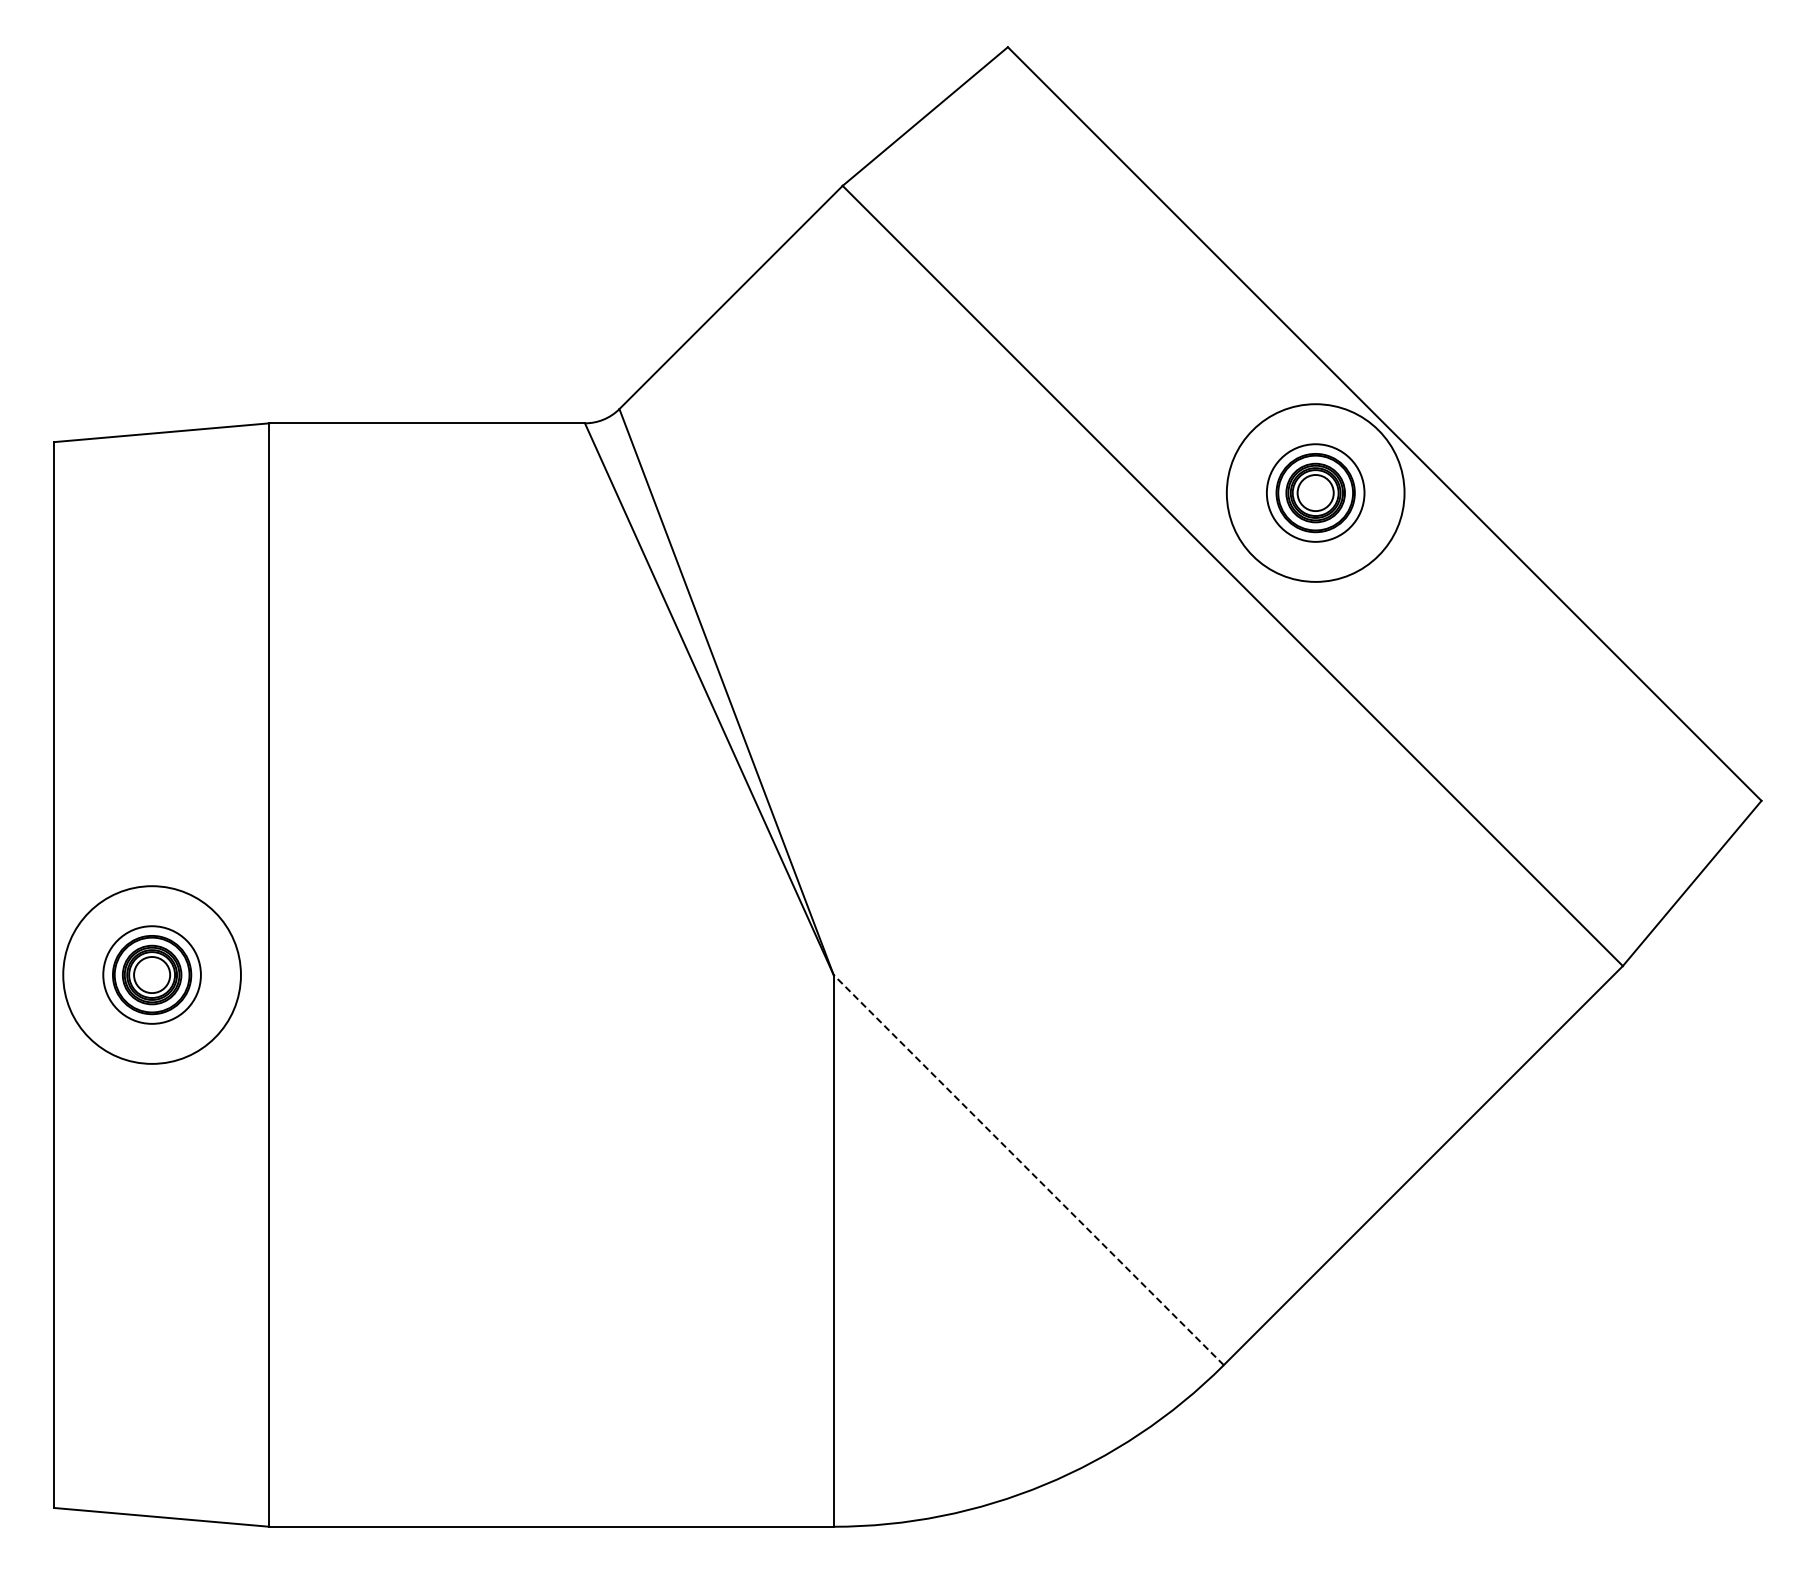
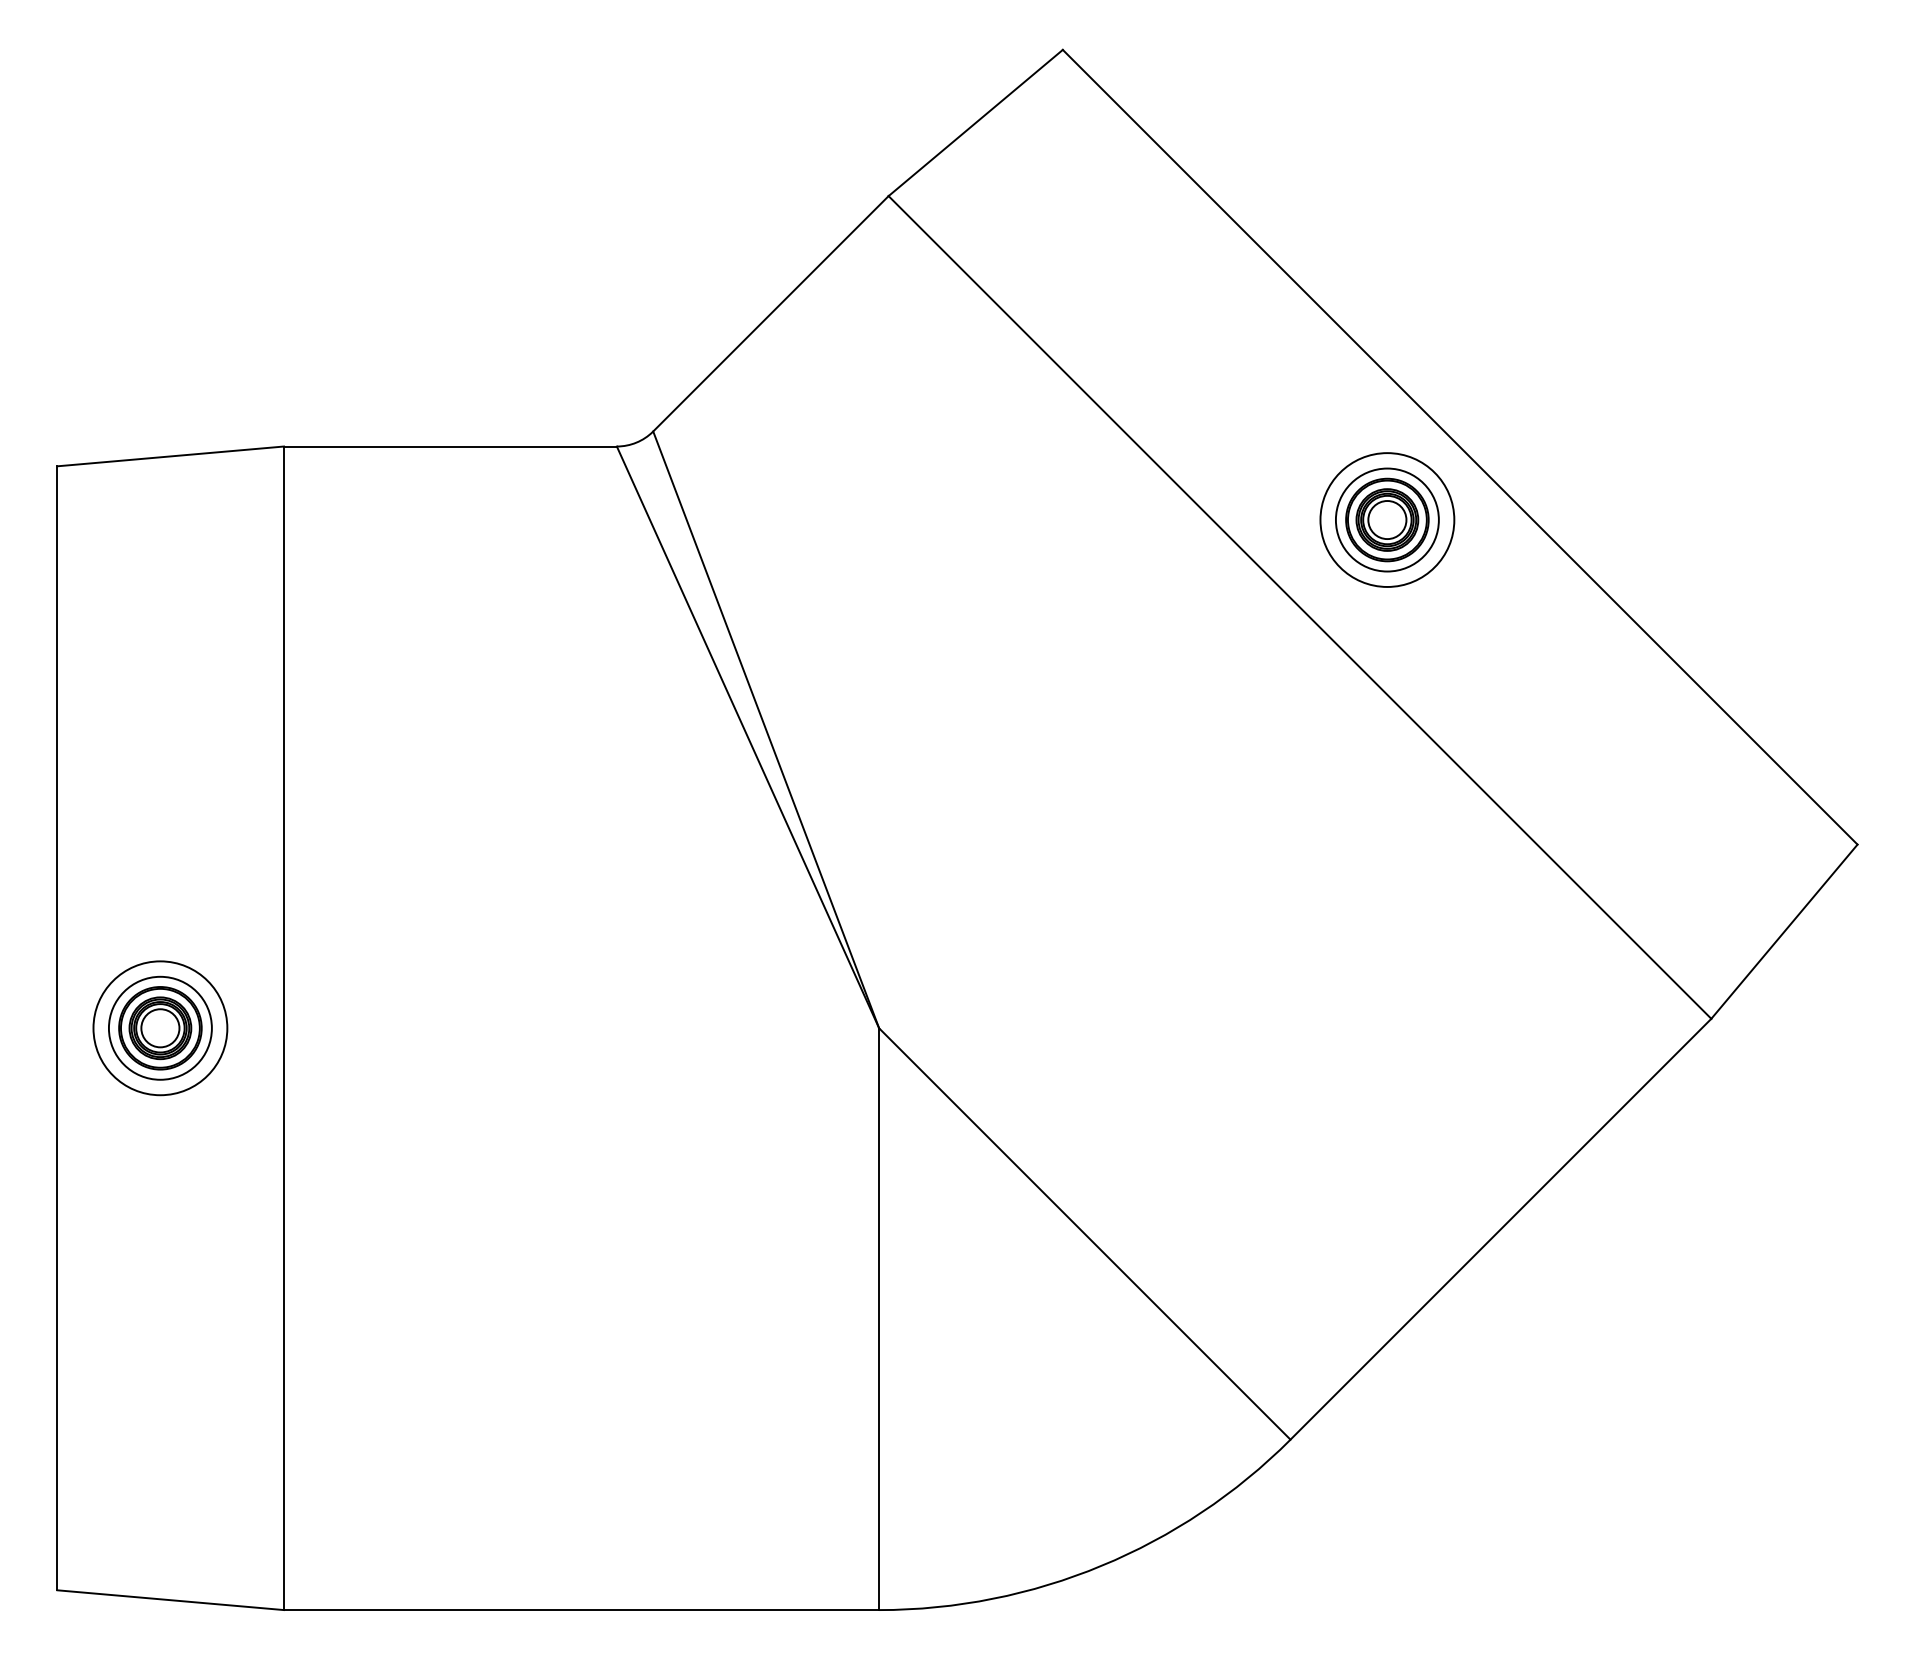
circle: (1315, 492) -> (1387, 519), size x0.71
circle: (151, 974) -> (159, 1027), size x0.71
line: (1028, 1170) -> (1084, 1234), dashed -> solid

